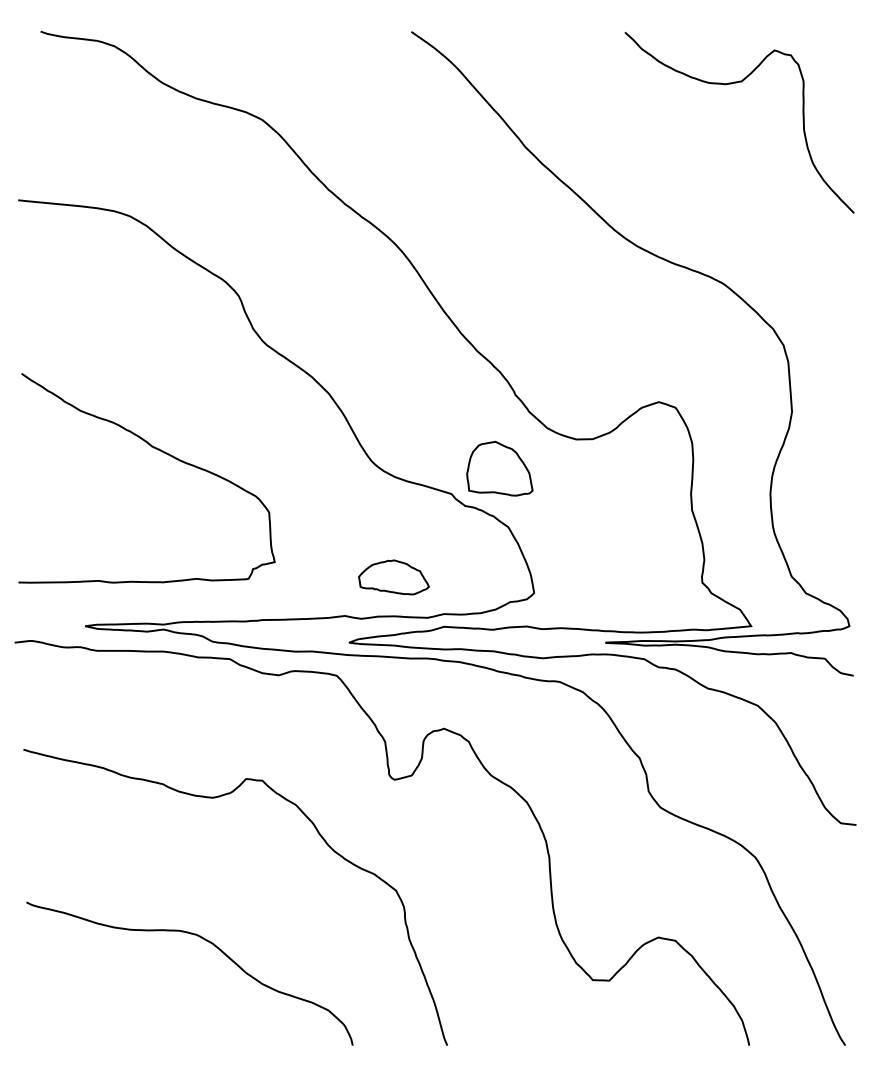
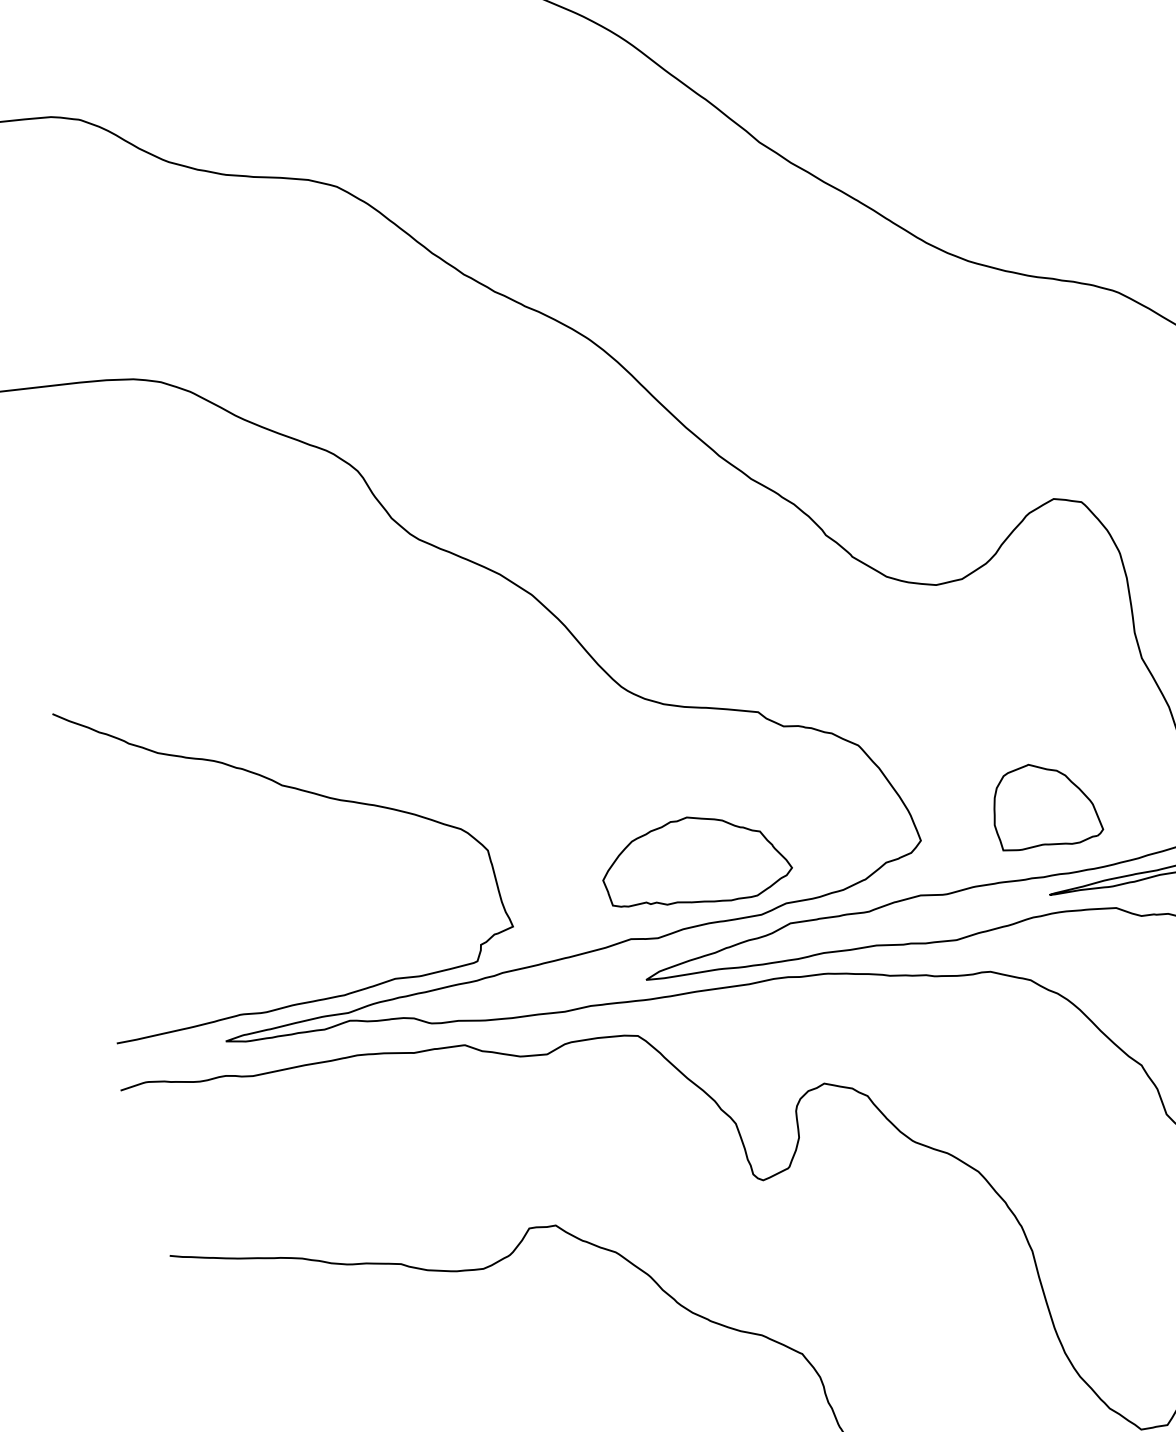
curve: (160, 451) -> (296, 790), moved
part: (499, 468) -> (1043, 805), moved
part: (393, 577) -> (694, 862), size x1.67

